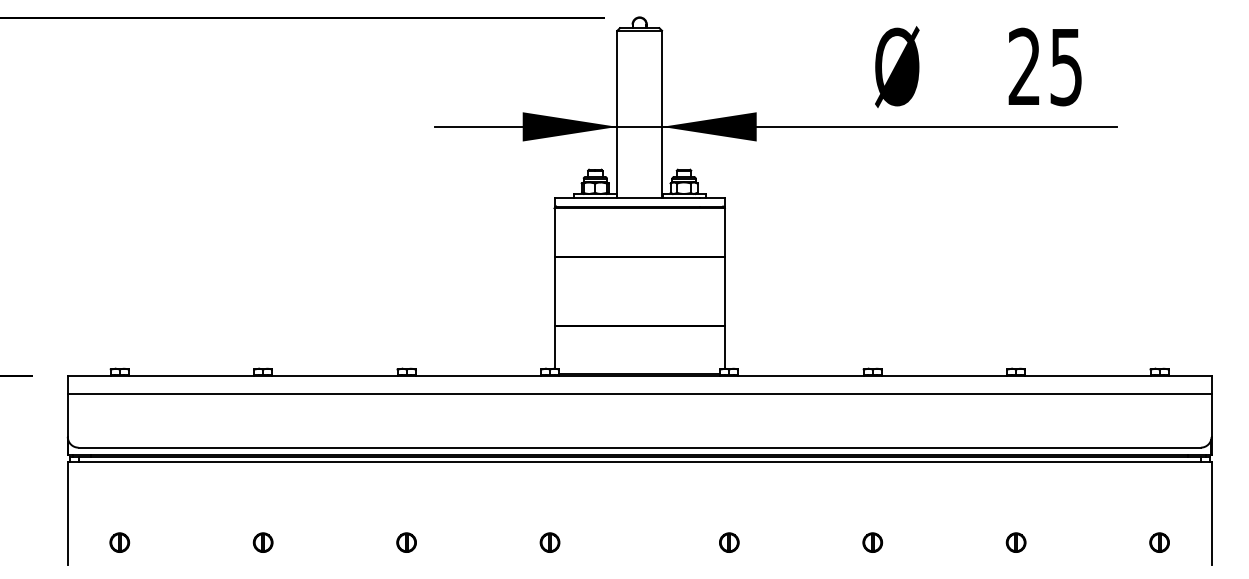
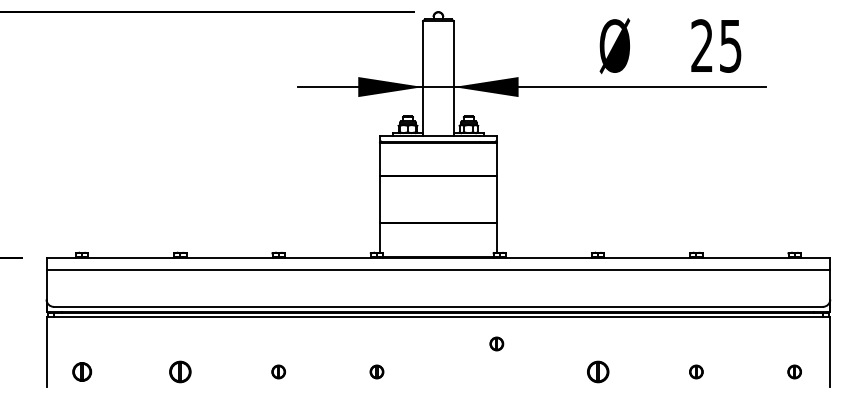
part: (118, 541) -> (81, 371), size x1.4
part: (263, 541) -> (180, 371), size x1.6
part: (728, 541) -> (496, 343), moved
part: (871, 541) -> (597, 371), size x1.6

